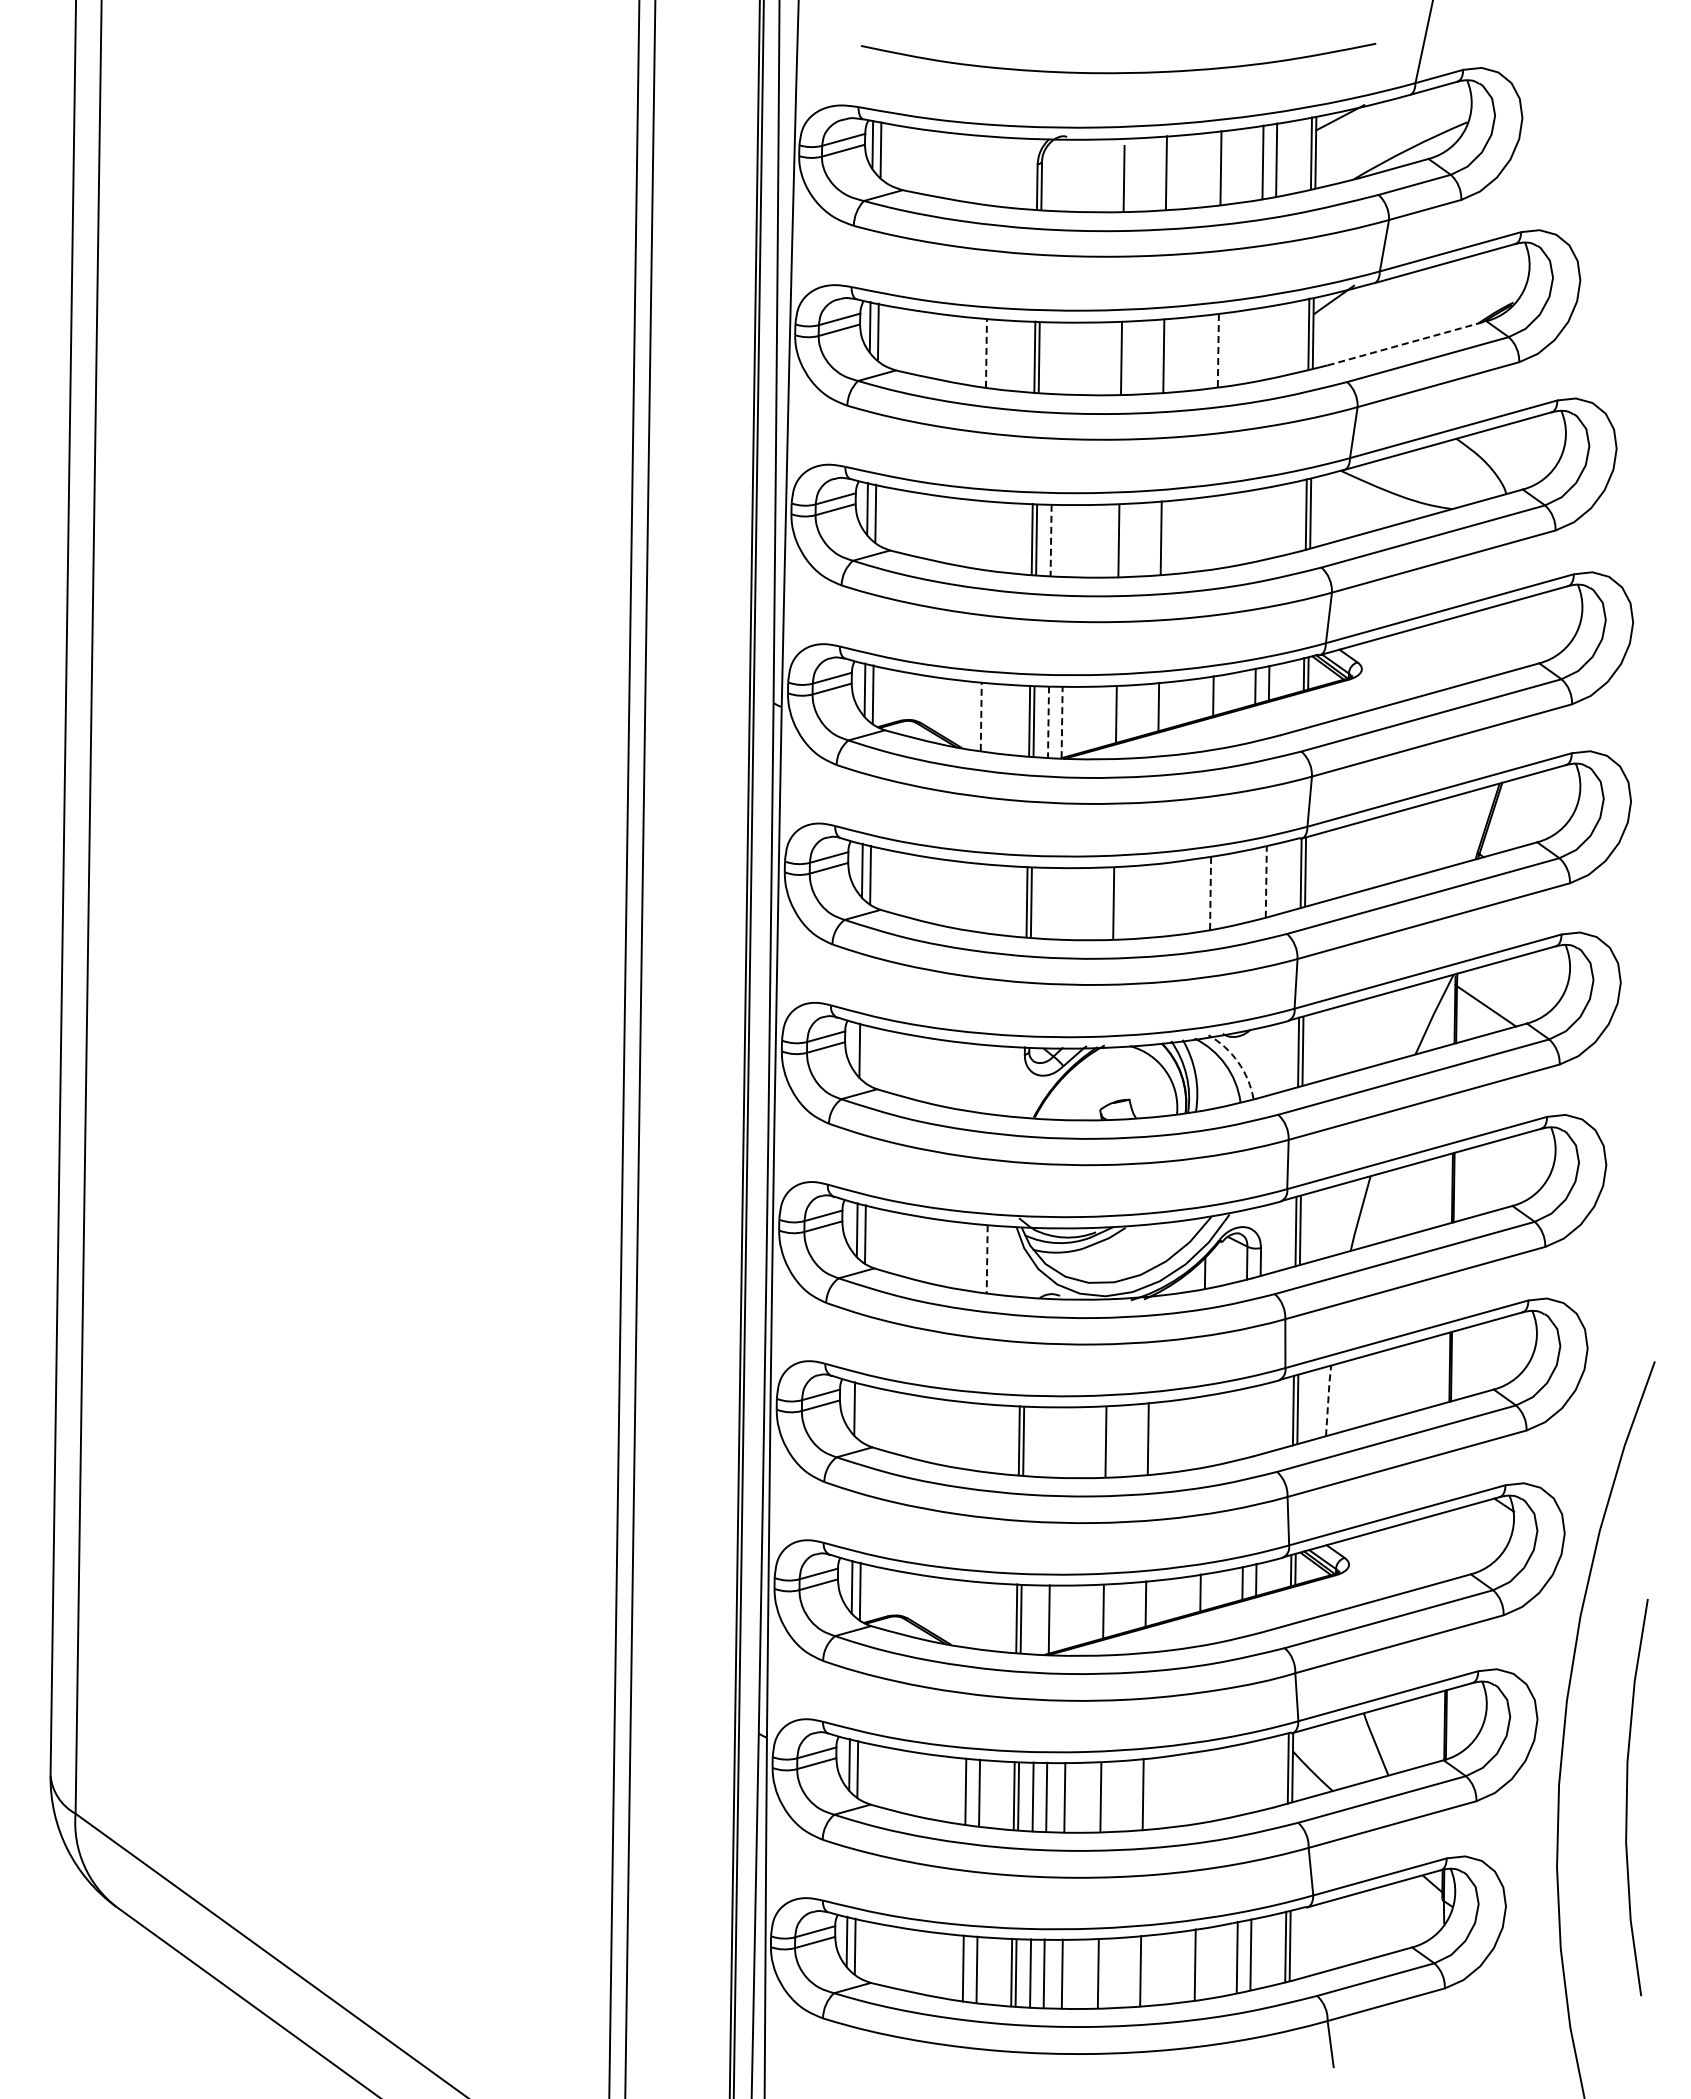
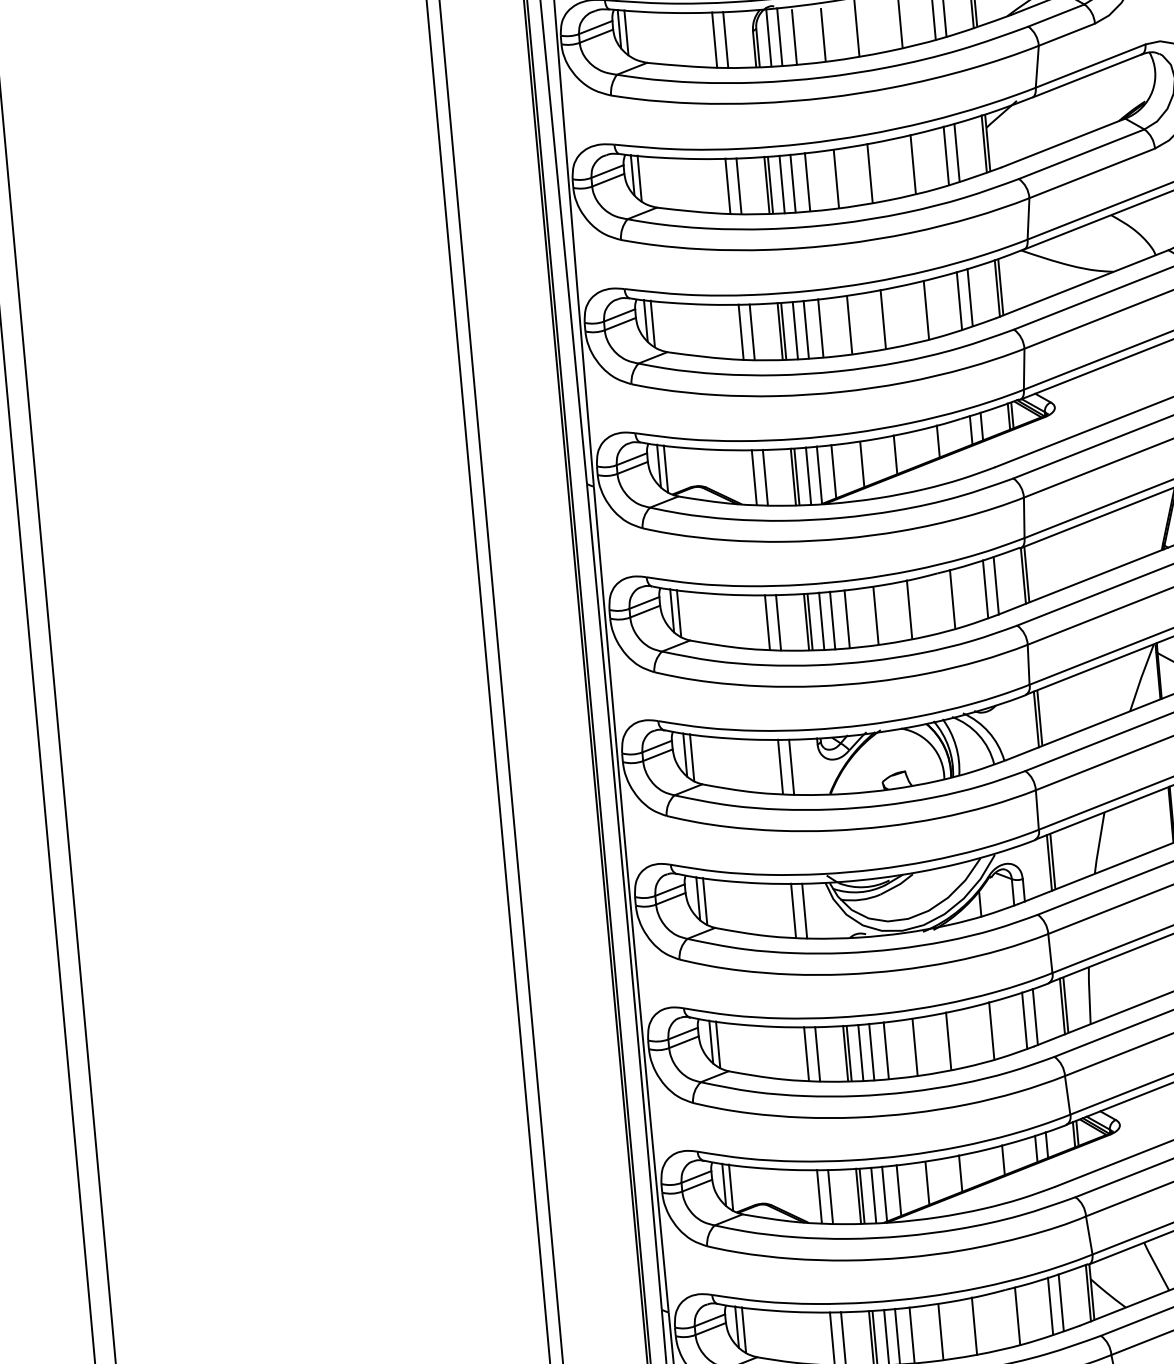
line: (988, 170) -> (714, 39), added
line: (1002, 171) -> (725, 39), added
line: (1055, 174) -> (768, 37), added
line: (1069, 175) -> (779, 37), added
line: (1087, 177) -> (793, 37), added
line: (1273, 341) -> (956, 152), added
line: (1259, 343) -> (945, 155), added
line: (1407, 343) -> (1063, 143), dashed -> solid
line: (1218, 350) -> (913, 164), dashed -> solid
line: (986, 353) -> (727, 186), dashed -> solid
line: (999, 354) -> (738, 186), added
line: (1053, 358) -> (781, 184), added
line: (1066, 358) -> (792, 183), added
line: (1085, 358) -> (807, 182), added
line: (1270, 521) -> (969, 297), added
line: (1257, 524) -> (959, 300), added
line: (1215, 531) -> (926, 309), added
line: (983, 534) -> (740, 331), added
line: (997, 536) -> (752, 331), added
line: (1051, 540) -> (795, 330), dashed -> solid
line: (1064, 540) -> (806, 329), added
line: (1082, 540) -> (820, 328), added
line: (981, 716) -> (754, 477), dashed -> solid
line: (994, 717) -> (764, 477), added
line: (1079, 719) -> (833, 471), added
line: (1048, 721) -> (808, 475), dashed -> solid
line: (1062, 722) -> (819, 475), dashed -> solid
line: (1266, 881) -> (996, 585), dashed -> solid
line: (1252, 884) -> (985, 588), added
line: (1210, 893) -> (952, 599), dashed -> solid
line: (978, 897) -> (767, 622), added
line: (991, 898) -> (777, 622), added
line: (1155, 899) -> (909, 609), added
line: (1045, 902) -> (821, 620), added
line: (1059, 903) -> (832, 620), added
line: (1077, 903) -> (847, 618), added
line: (867, 1054) -> (691, 757), added
arc: (1238, 1062) -> (989, 732), dashed -> solid
line: (975, 1077) -> (780, 766), added
line: (989, 1079) -> (791, 767), added
line: (973, 1257) -> (793, 910), added
line: (987, 1259) -> (804, 911), dashed -> solid
line: (1328, 1399) -> (1089, 994), dashed -> solid
line: (862, 1413) -> (717, 1044), added
line: (1258, 1420) -> (1035, 1017), added
line: (1244, 1423) -> (1024, 1020), added
line: (1202, 1431) -> (991, 1030), added
line: (970, 1435) -> (806, 1053), added
line: (984, 1437) -> (817, 1053), added
line: (1037, 1441) -> (860, 1052), added
line: (1051, 1442) -> (871, 1052), added
line: (1069, 1442) -> (885, 1050), added
line: (967, 1613) -> (818, 1196), added
line: (981, 1615) -> (830, 1196), added
line: (1066, 1616) -> (898, 1190), added
line: (1035, 1619) -> (873, 1195), added
line: (1252, 1776) -> (1060, 1302), added
line: (1239, 1779) -> (1050, 1306), added
line: (1197, 1787) -> (1017, 1316), added

